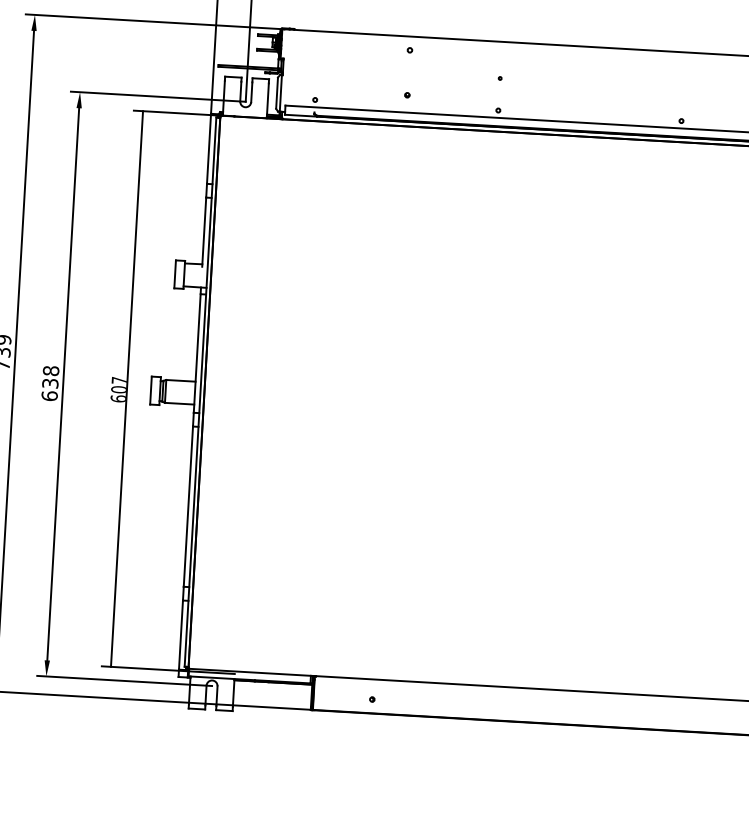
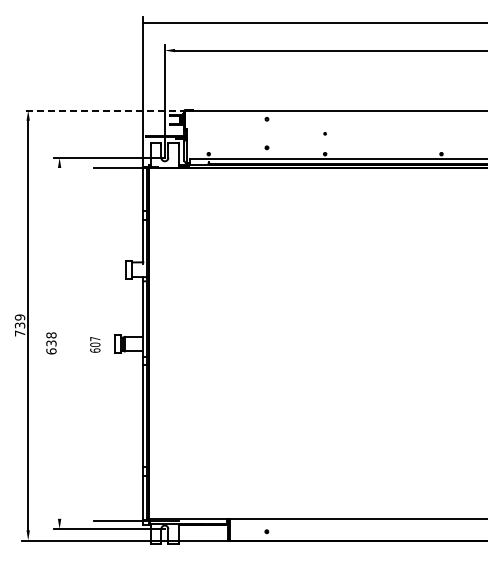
line: (155, 21) -> (104, 110), solid -> dashed
line: (63, 384) -> (59, 343), removed
line: (127, 388) -> (100, 343), removed

